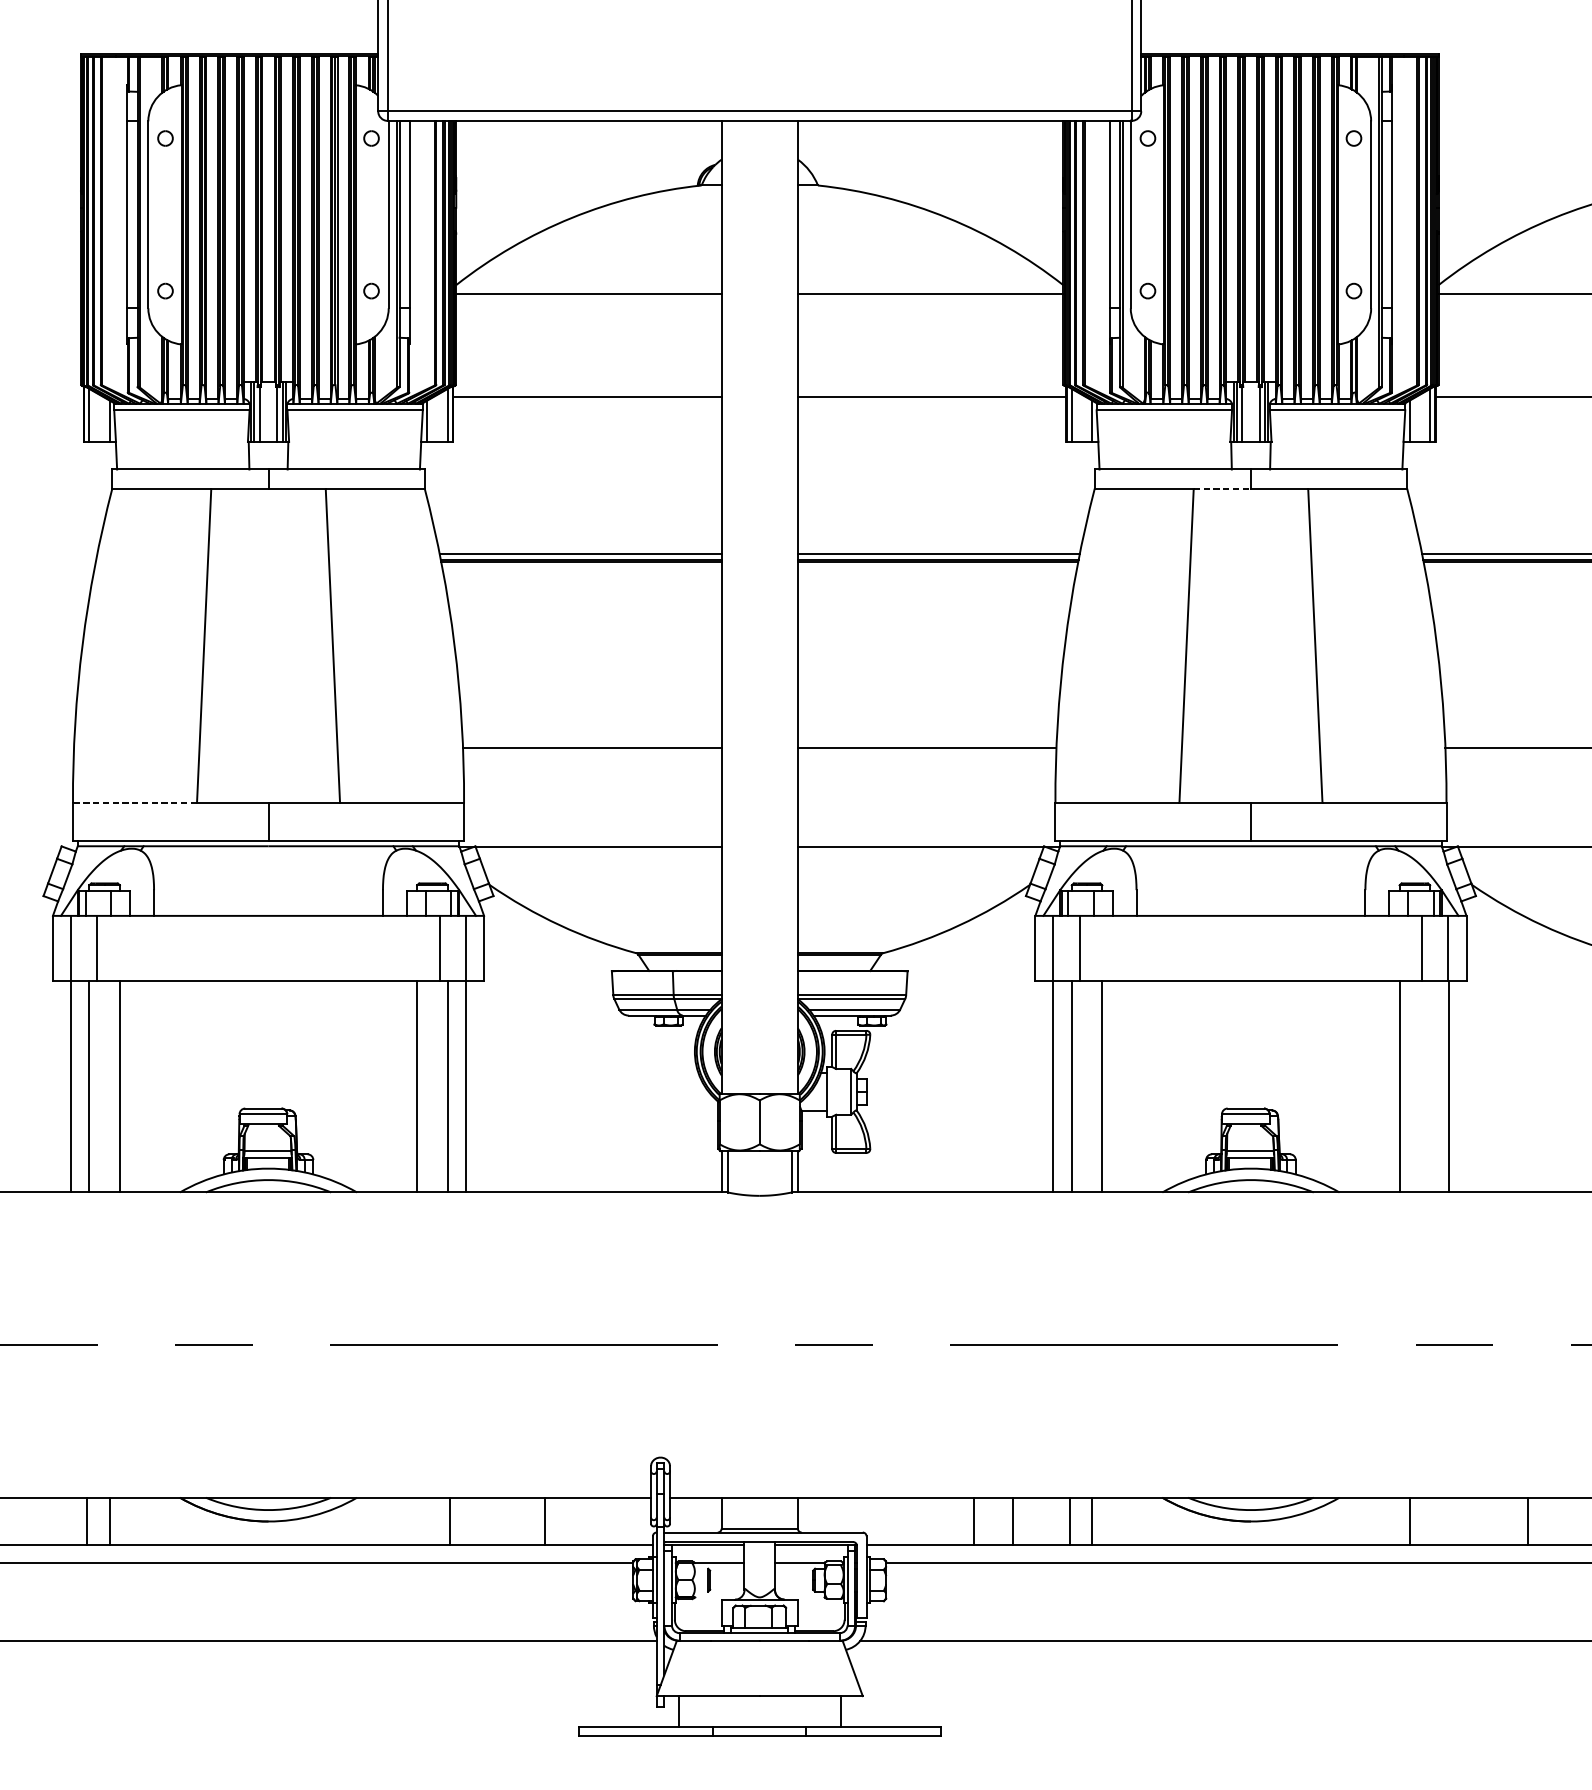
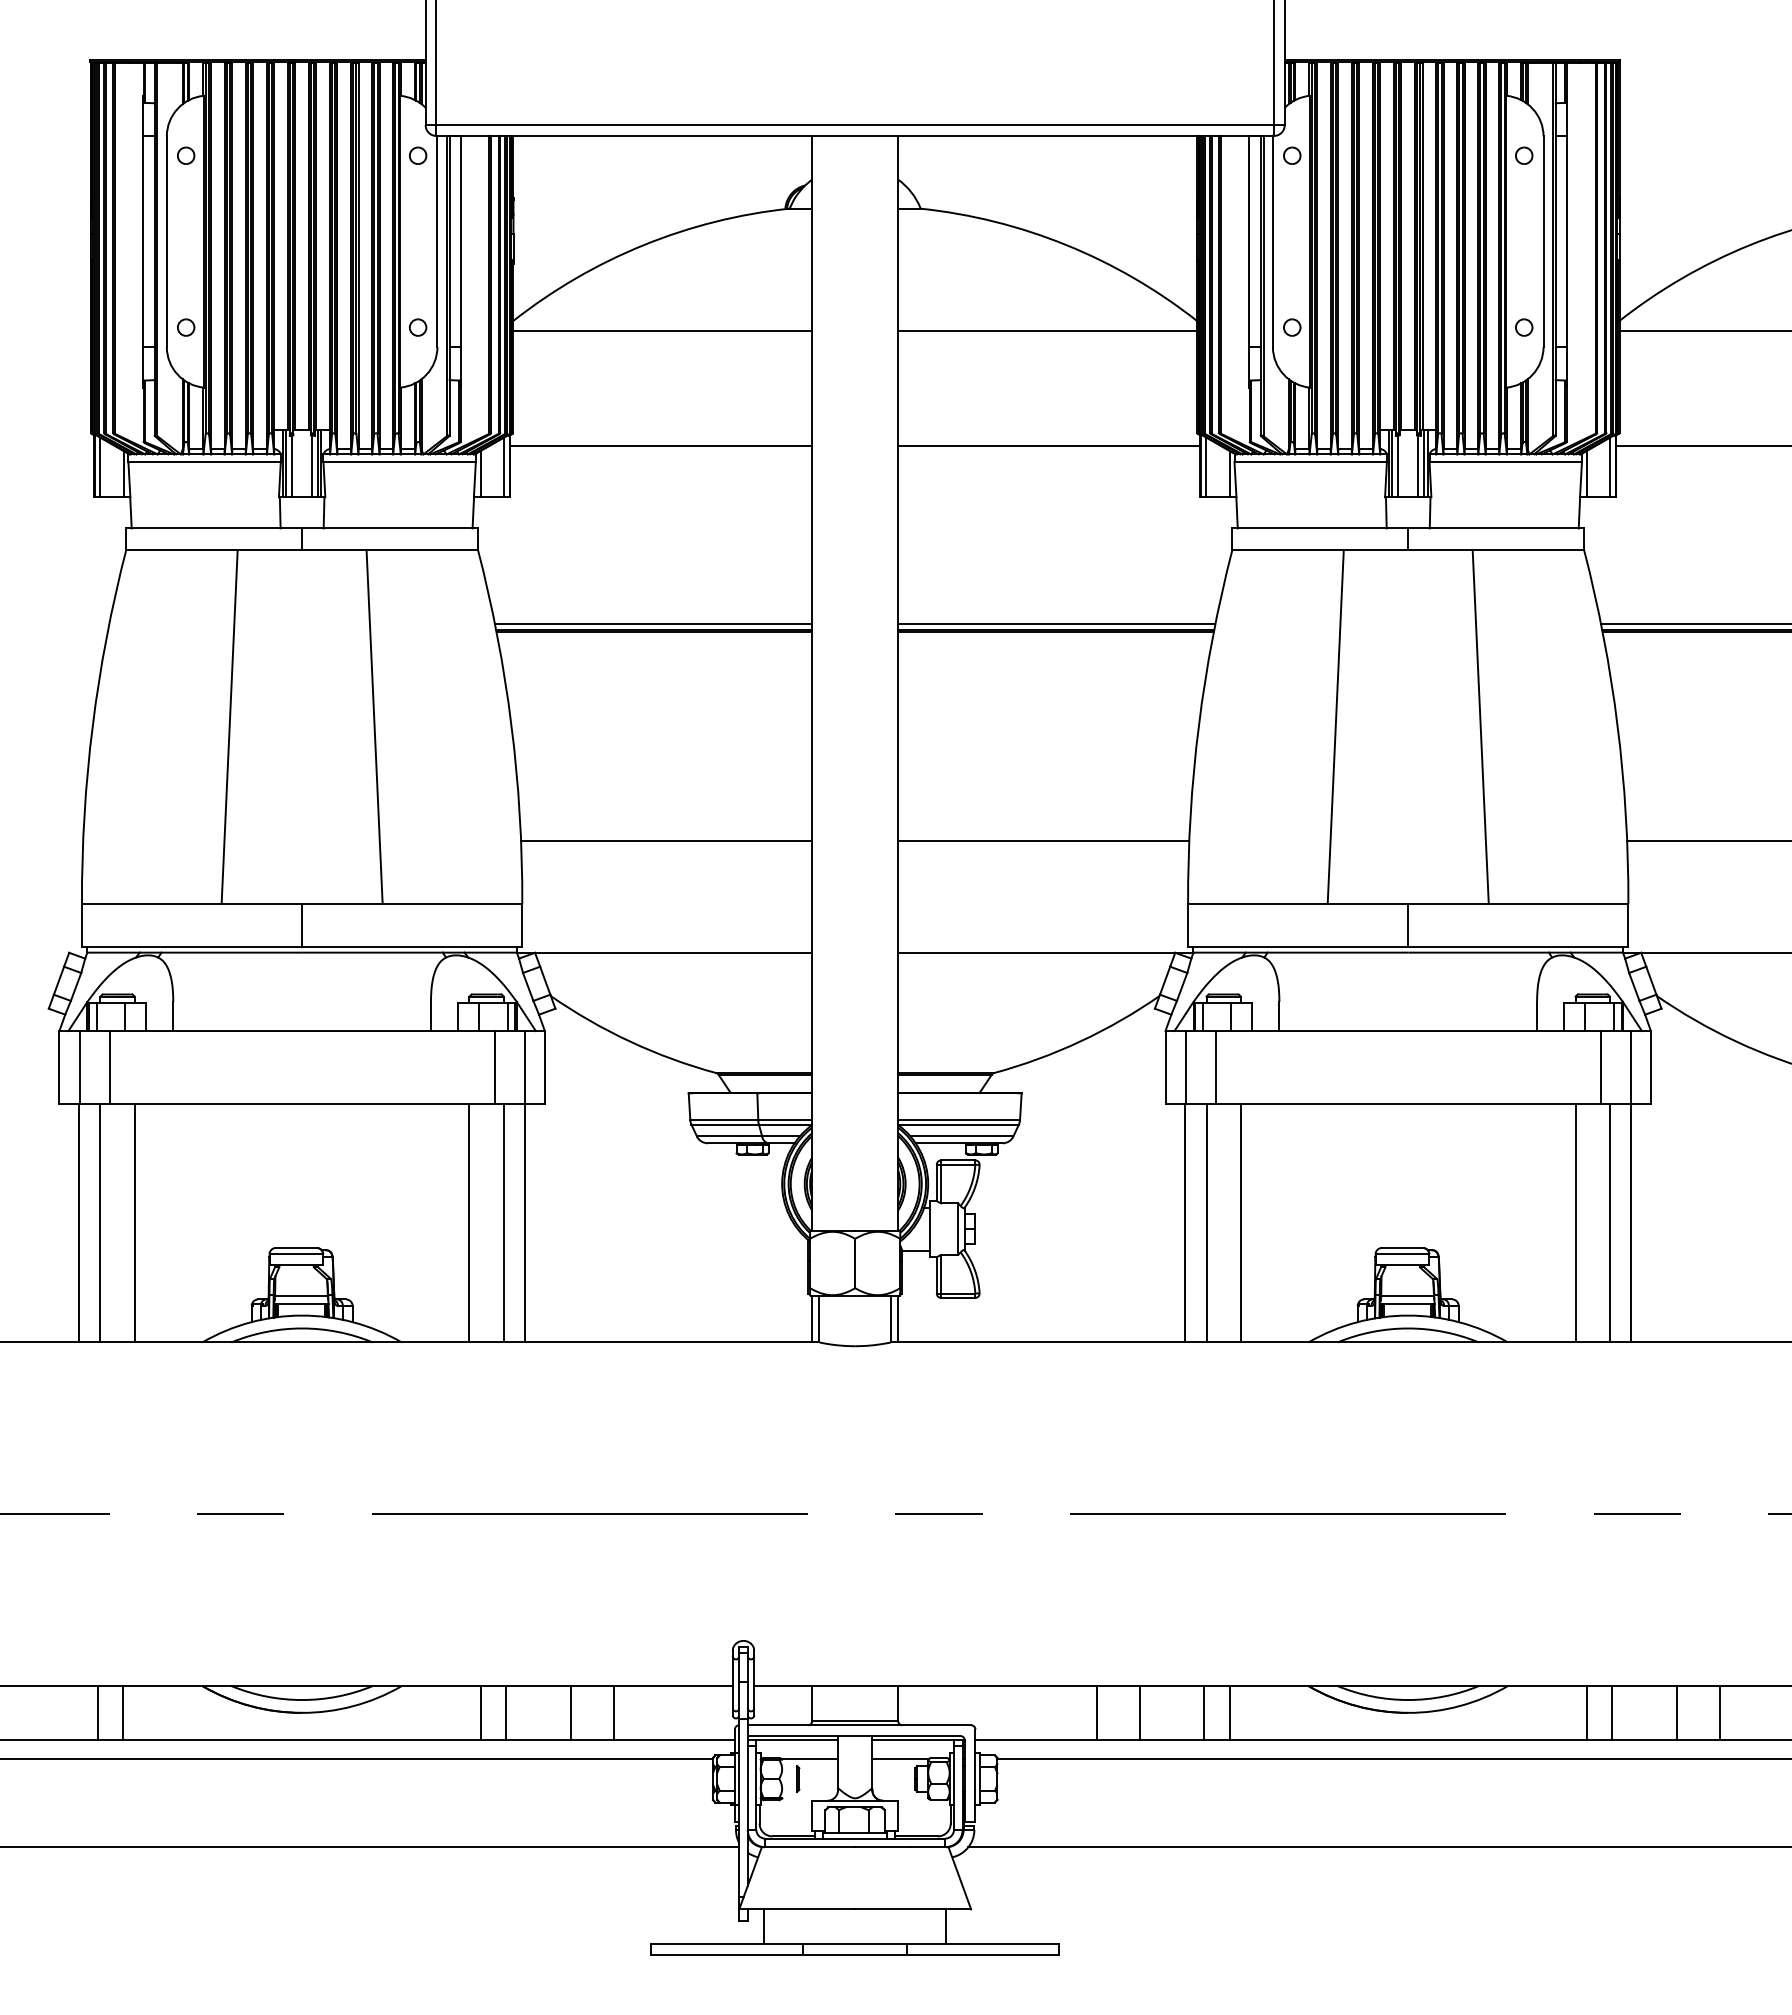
line: (1222, 488) -> (1376, 549), dashed -> solid
line: (134, 803) -> (151, 904), dashed -> solid
line: (1429, 1086) -> (1609, 1223), added
line: (426, 1521) -> (480, 1712), added
line: (506, 1521) -> (570, 1712), added
line: (1432, 1521) -> (1612, 1712), added
line: (1489, 1521) -> (1676, 1712), added

